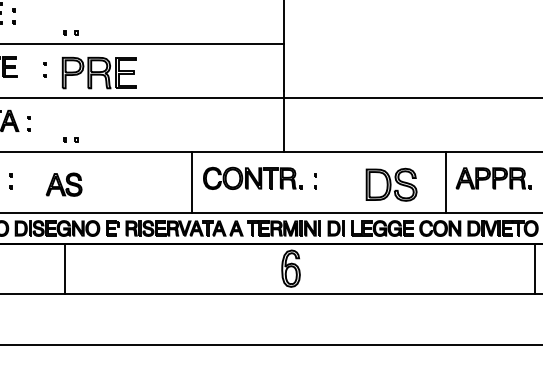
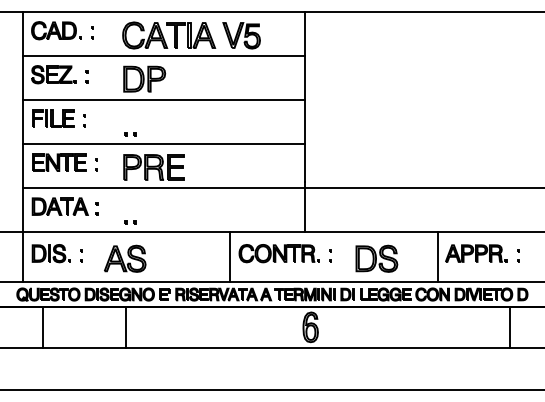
part: (44, 69) -> (96, 164), moved
part: (64, 184) -> (125, 258), size x1.43
part: (391, 184) -> (376, 258), moved

